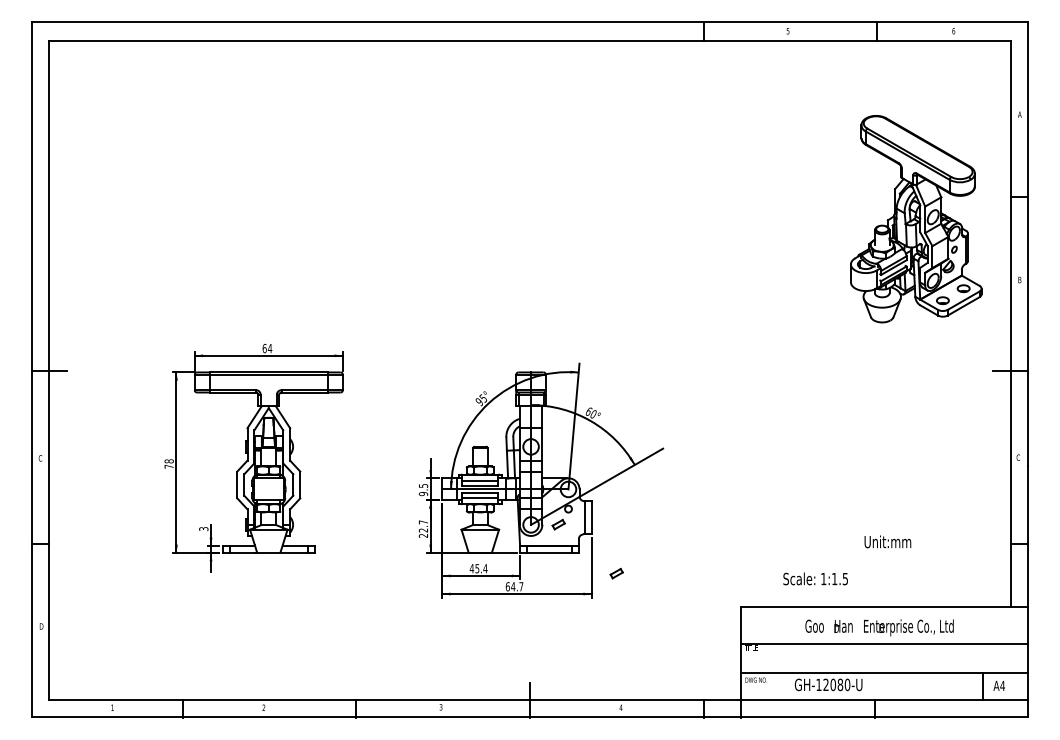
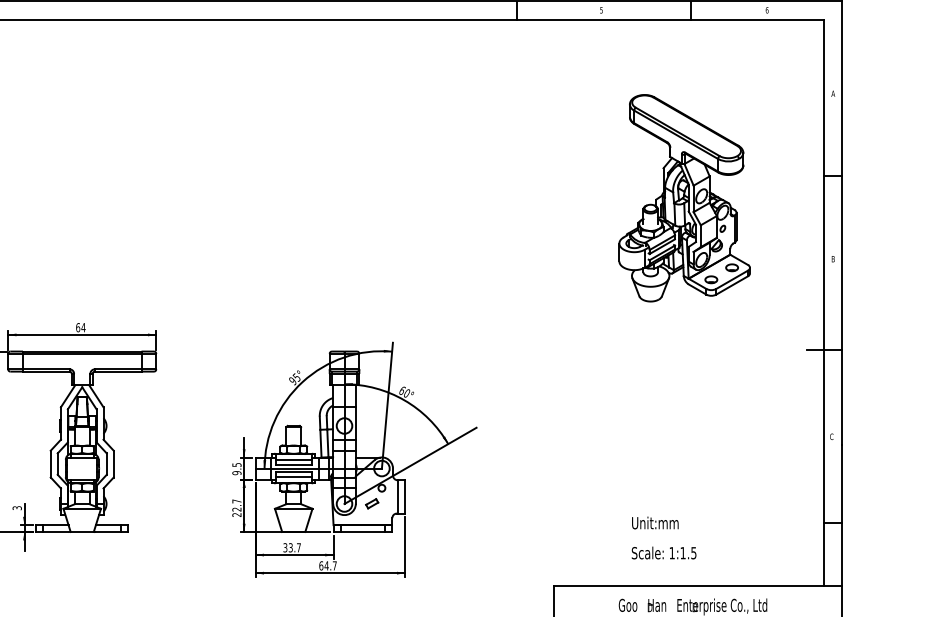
part: (916, 219) -> (684, 198), moved
text: (887, 541) -> (654, 522), moved
text: (478, 568) -> (291, 547), 45.4 -> 33.7
part: (616, 573) -> (429, 552), removed
text: (815, 578) -> (663, 552), moved

